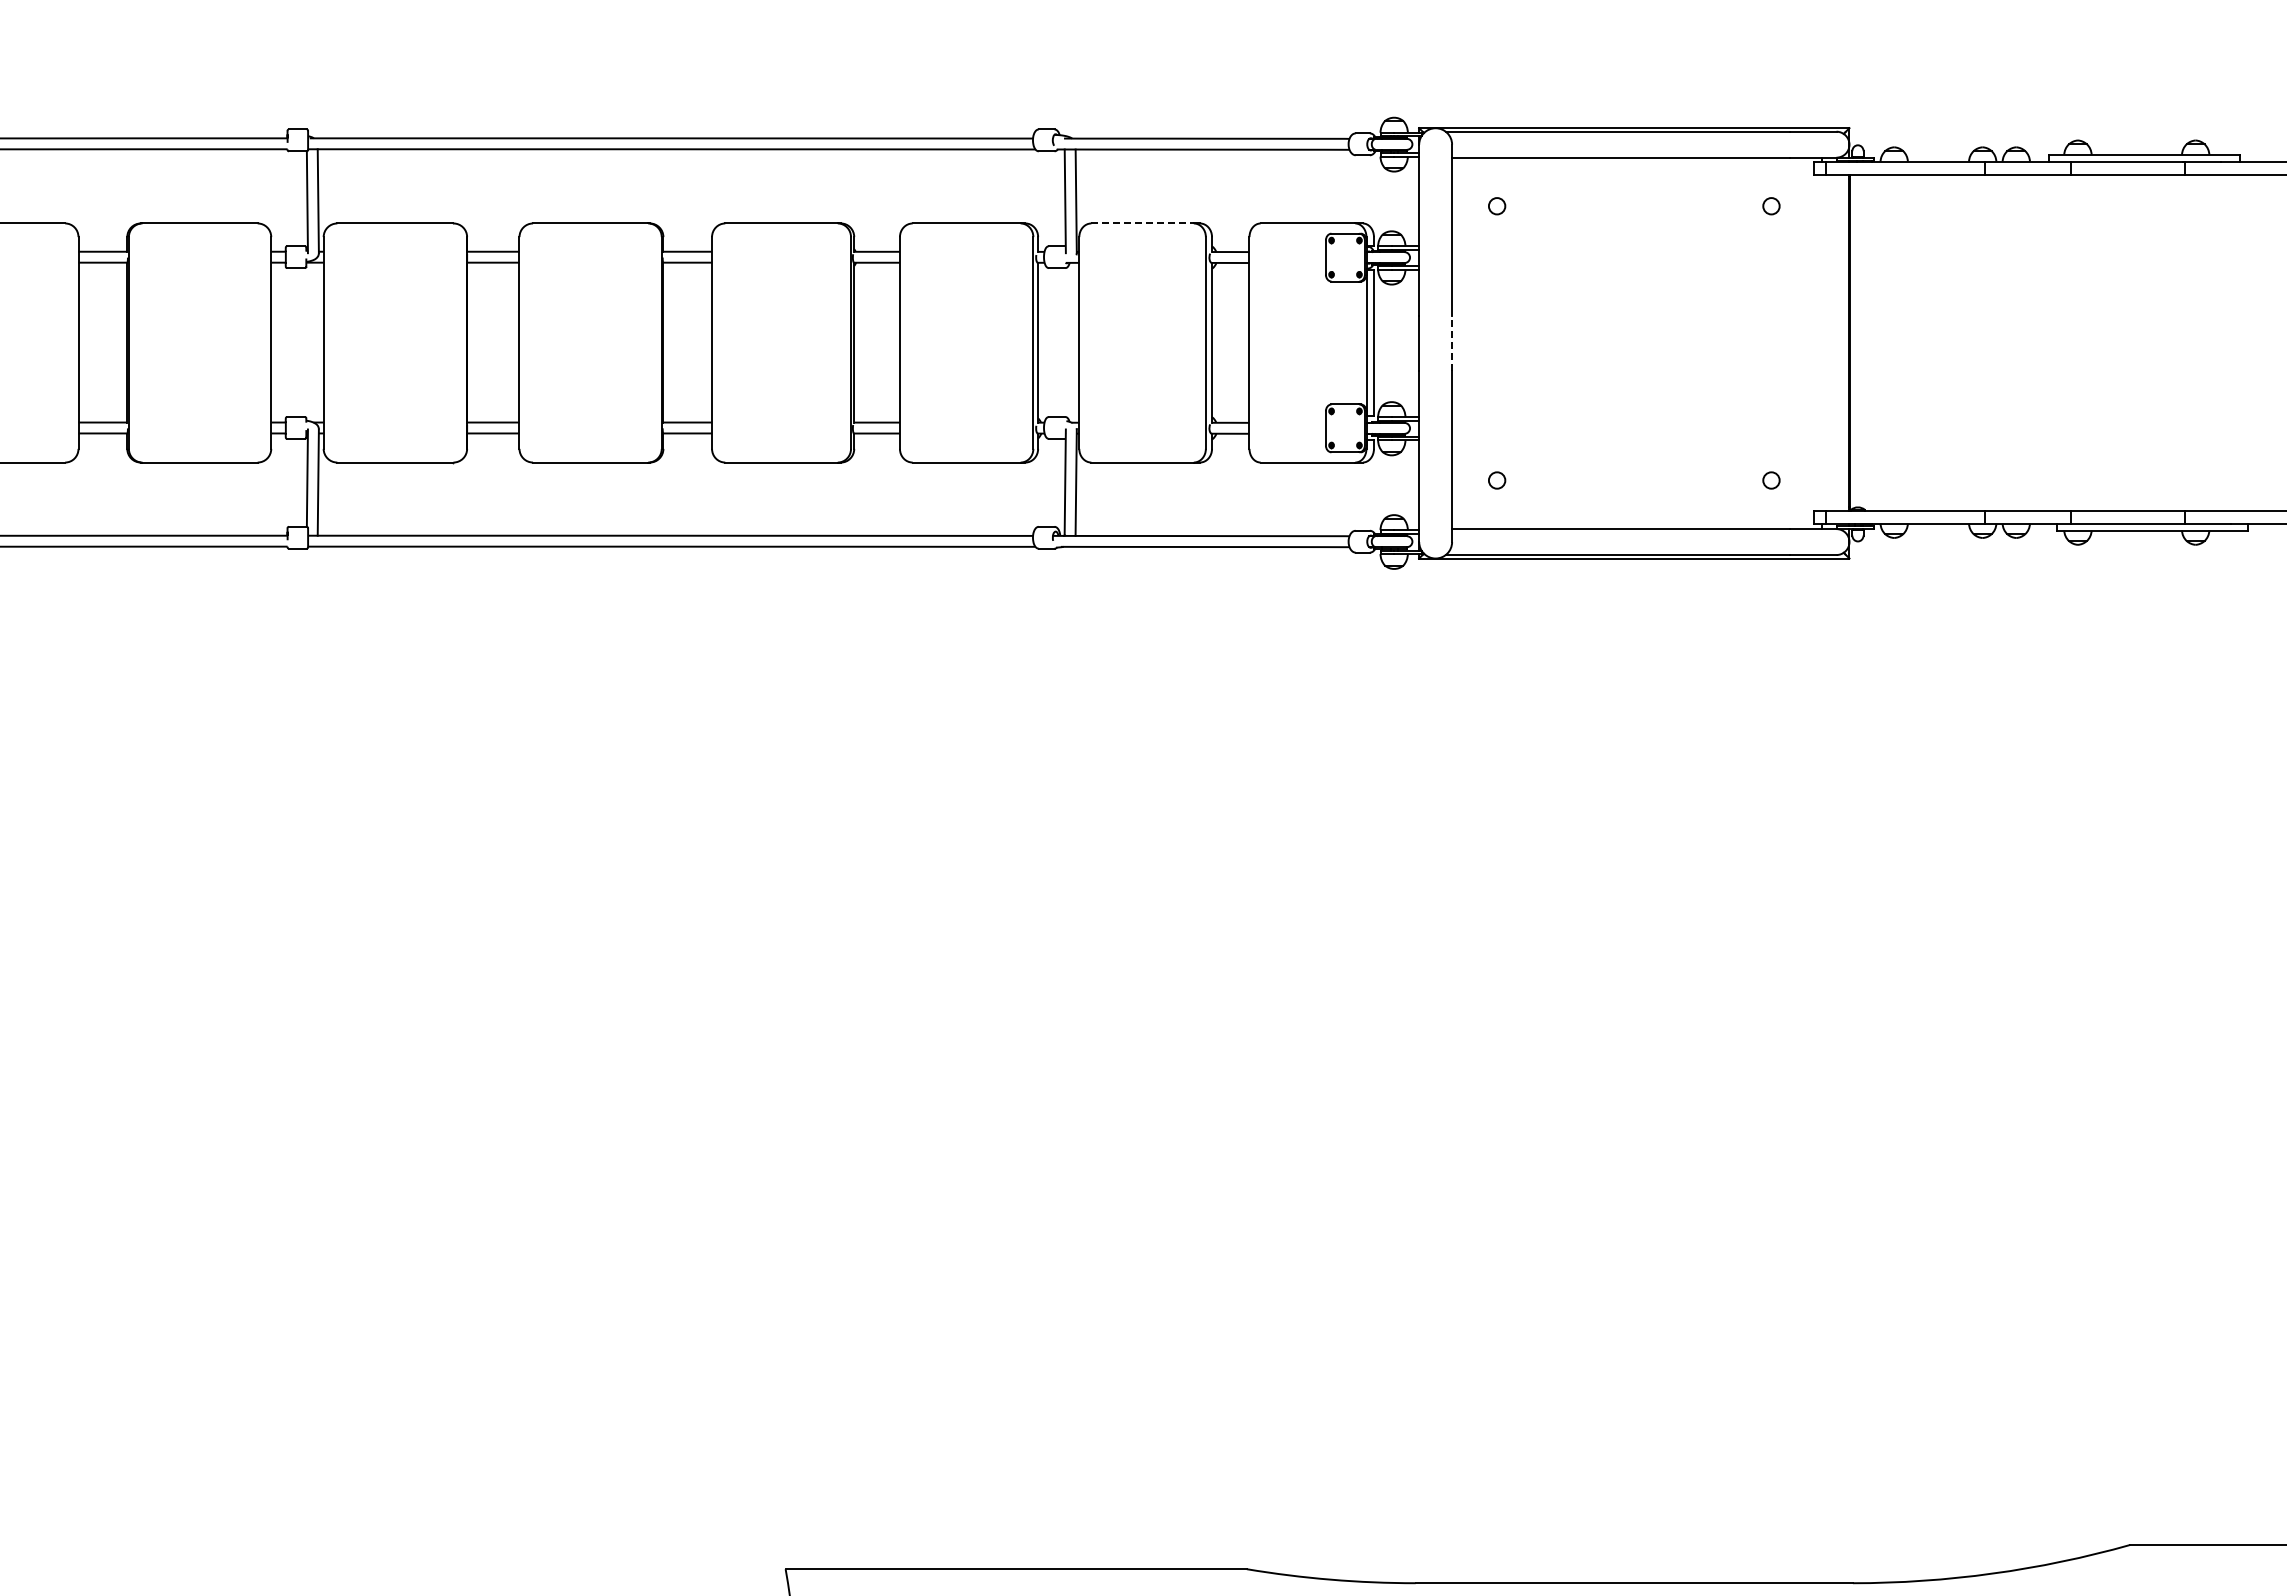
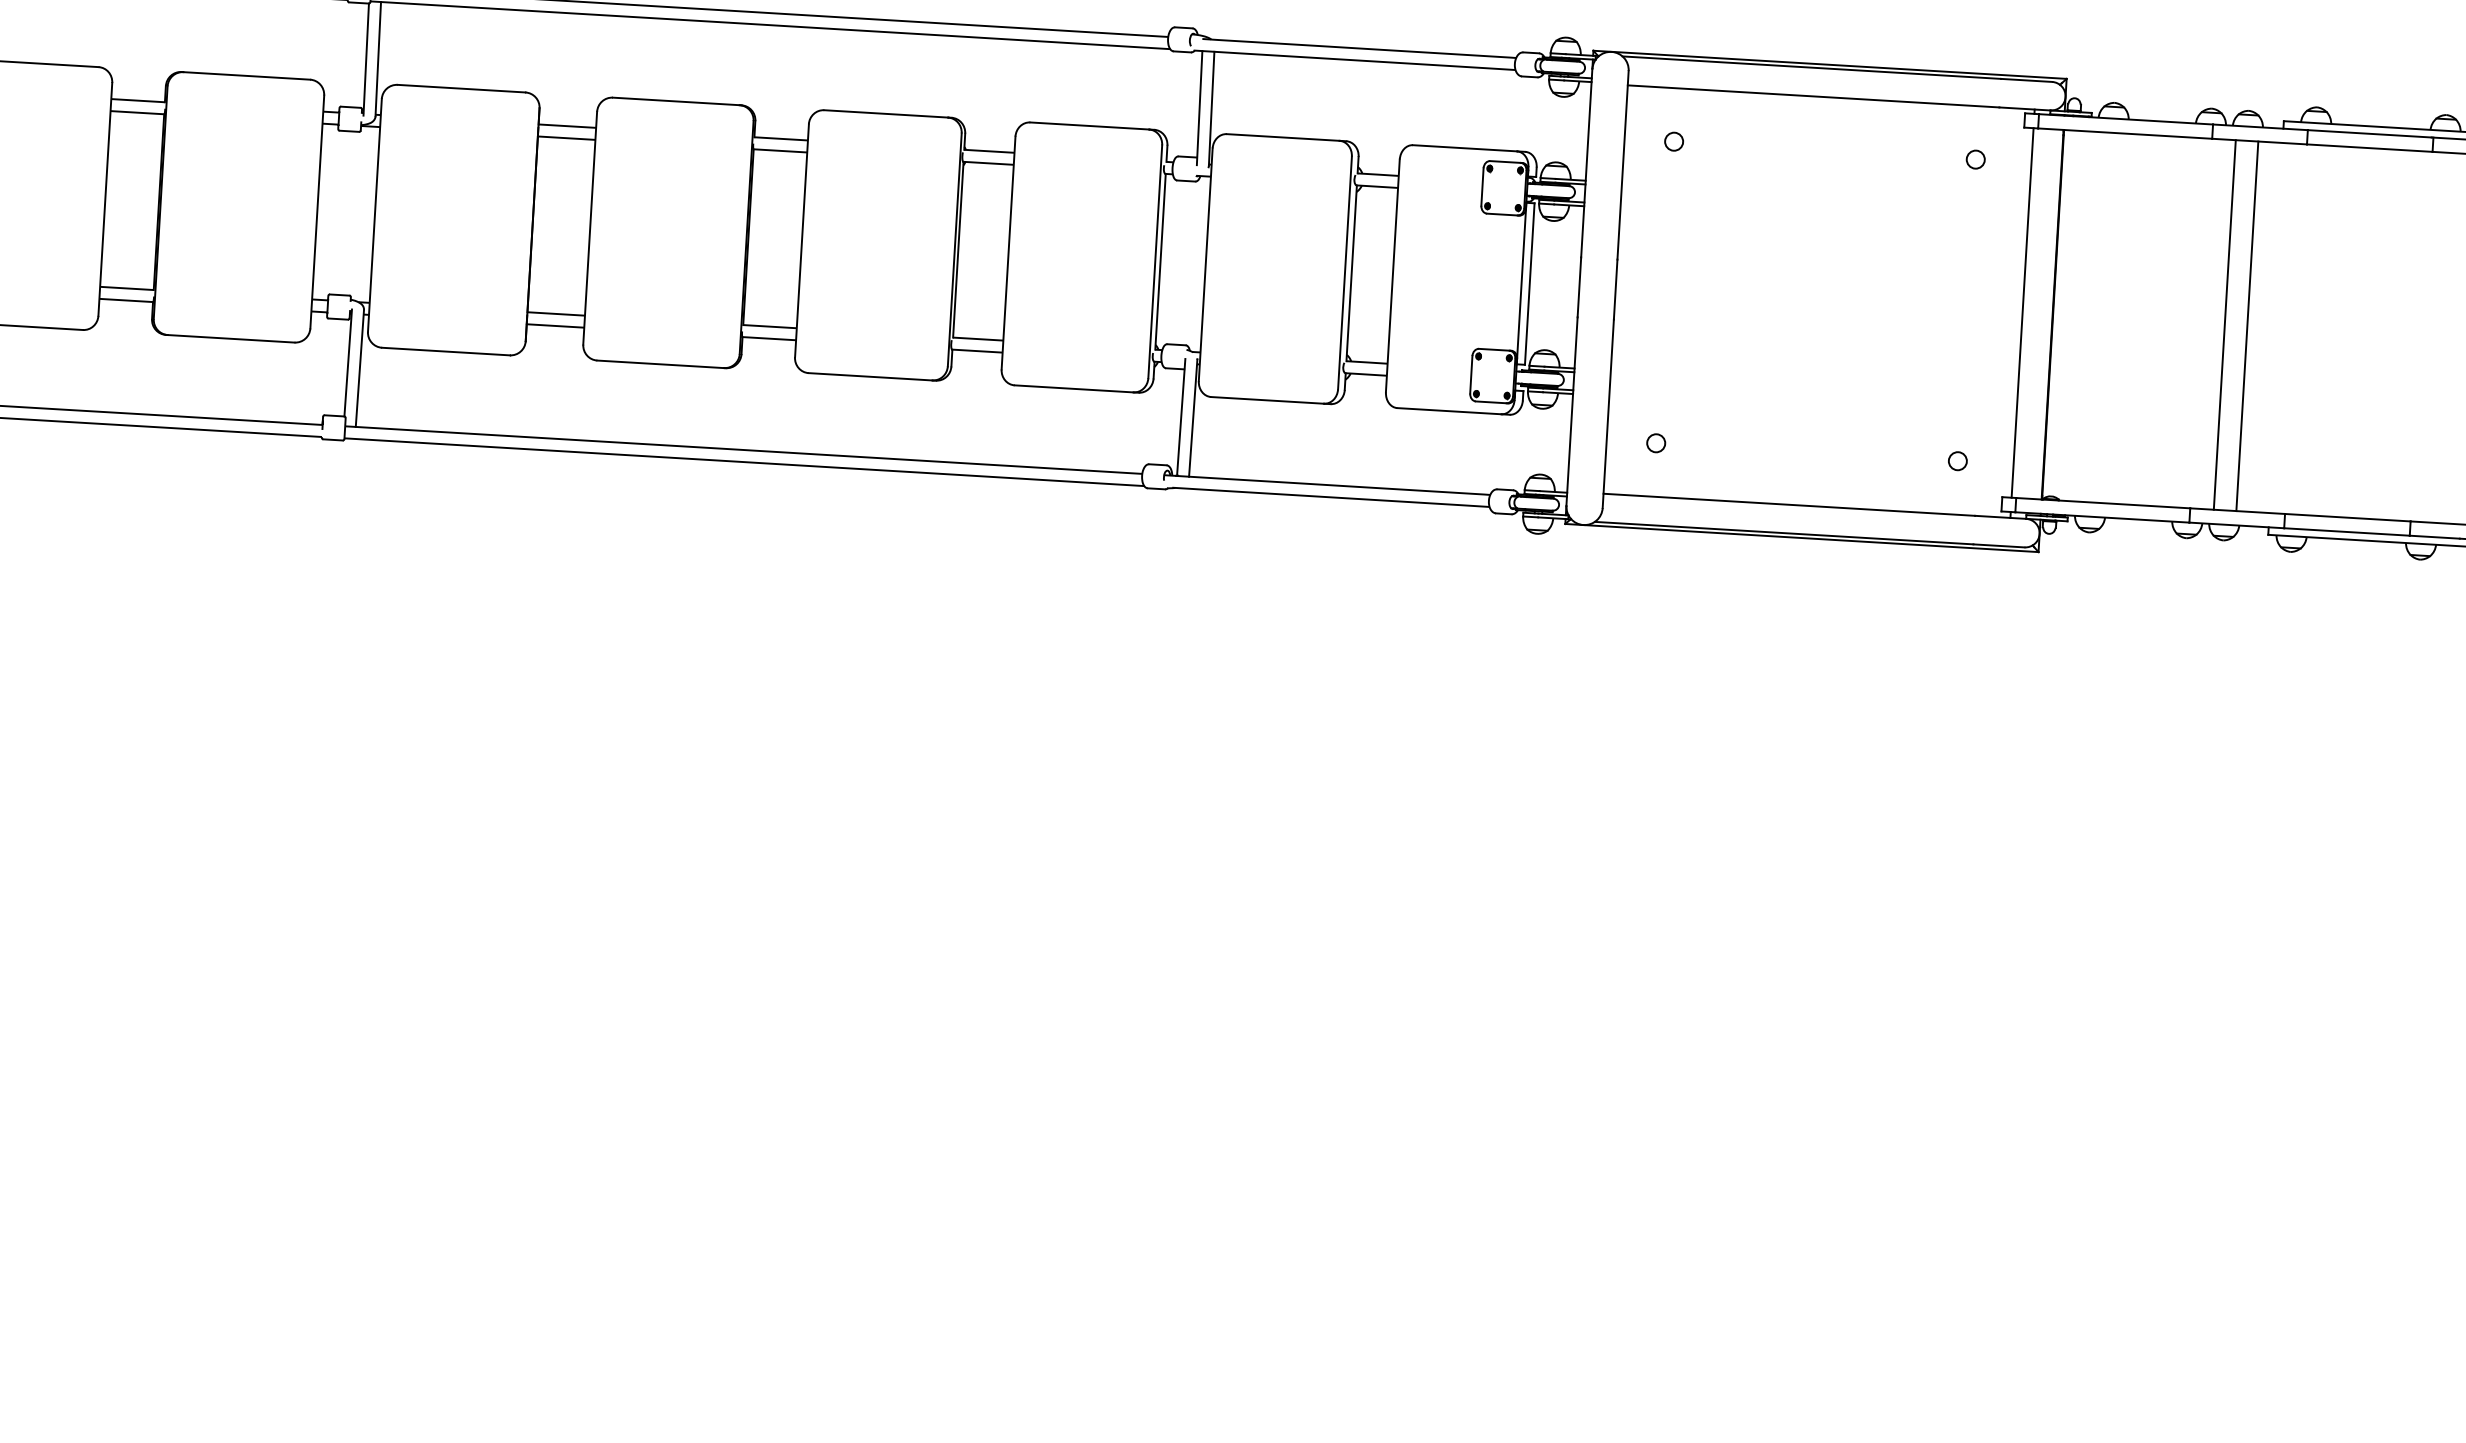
line: (1143, 223) -> (1284, 137), dashed -> solid
line: (1452, 342) -> (1616, 288), dashed -> solid
line: (1822, 342) -> (2022, 312), added
line: (2006, 342) -> (2225, 324), added
line: (2026, 342) -> (2247, 326), added

